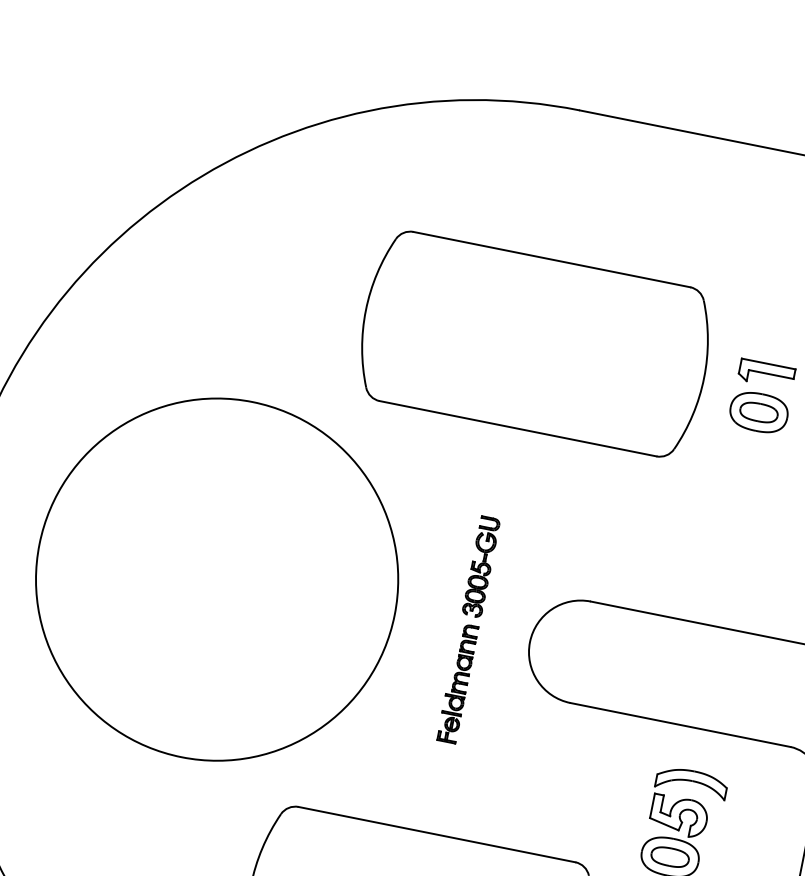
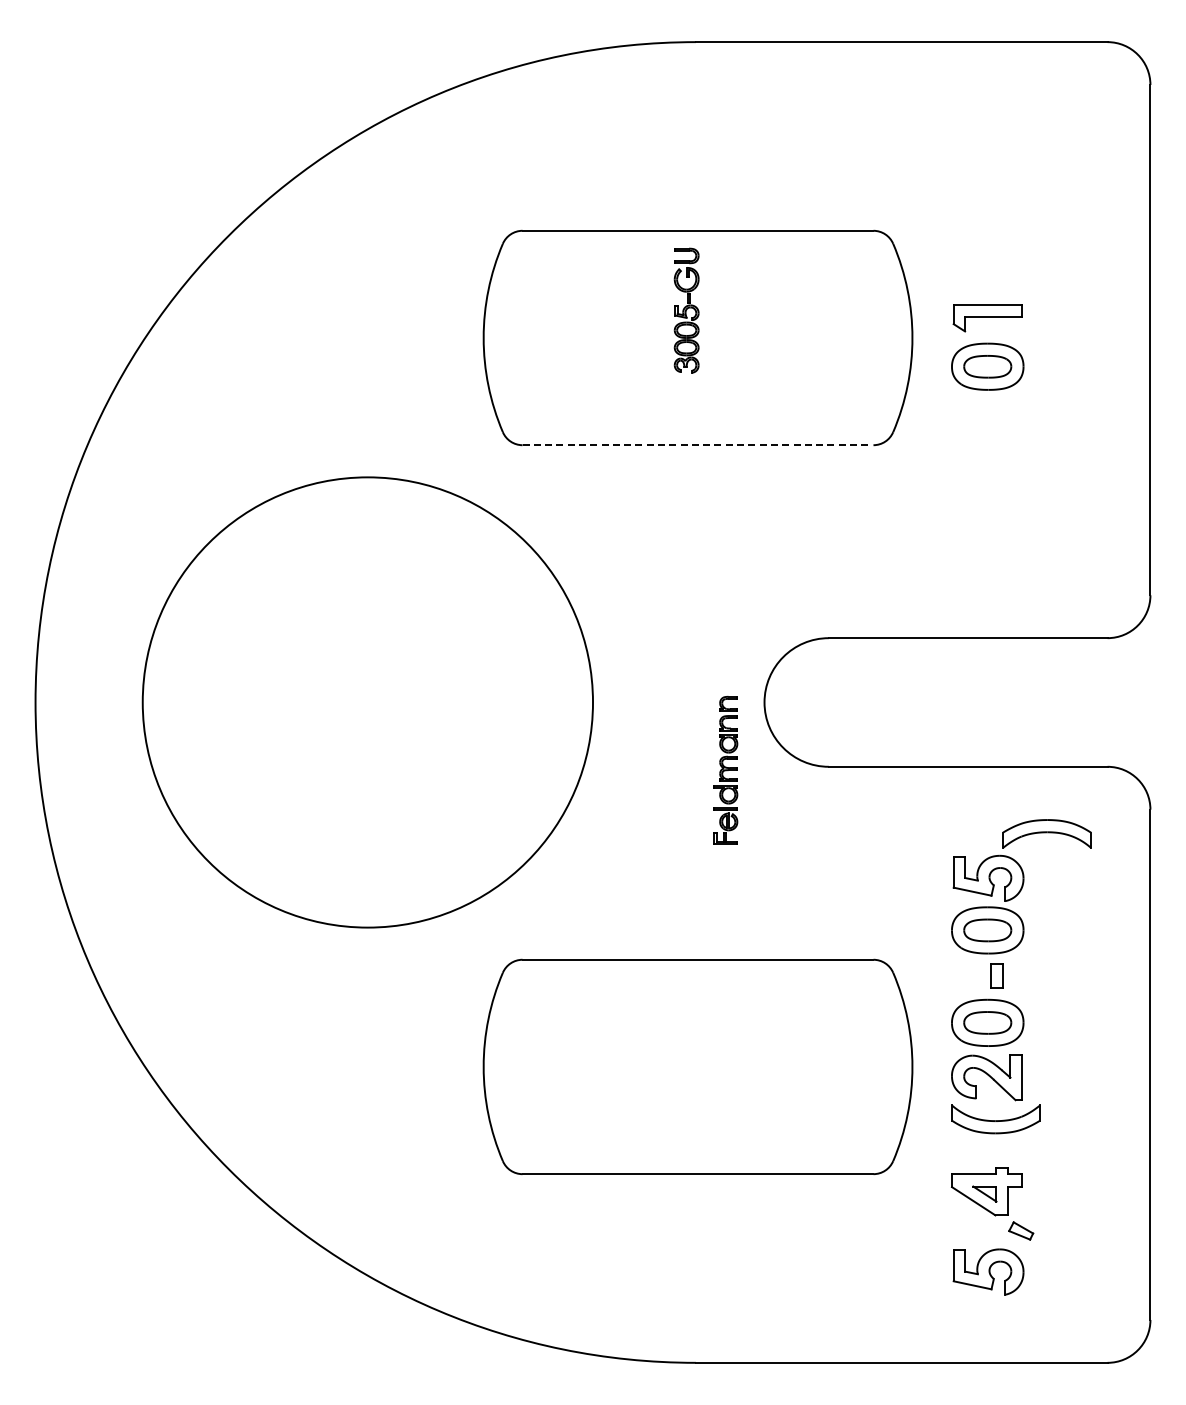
line: (518, 429) -> (698, 445), solid -> dashed
part: (481, 566) -> (686, 310), moved
part: (457, 683) -> (725, 770), moved
part: (691, 781) -> (1046, 833), moved

